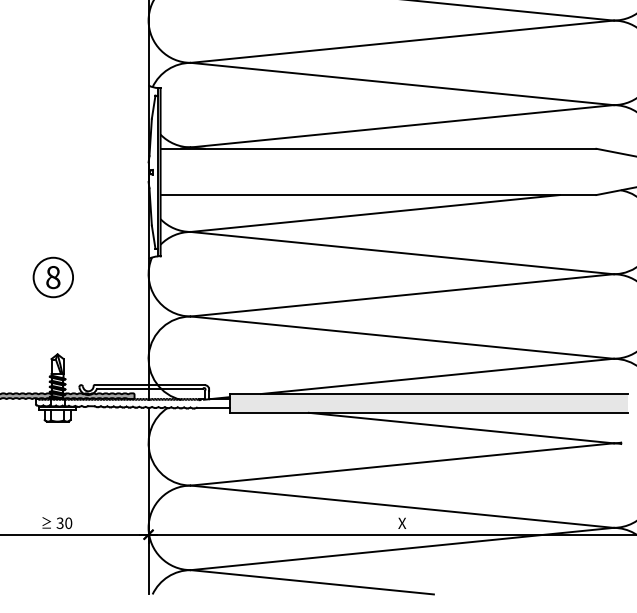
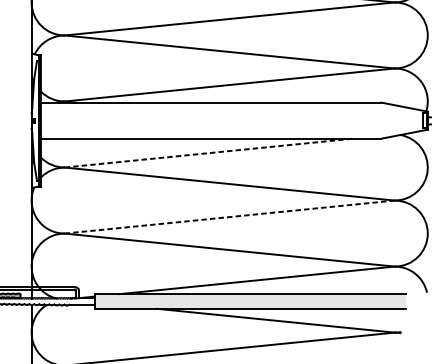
line: (375, 213) -> (208, 153), solid -> dashed
line: (402, 295) -> (229, 217), solid -> dashed

